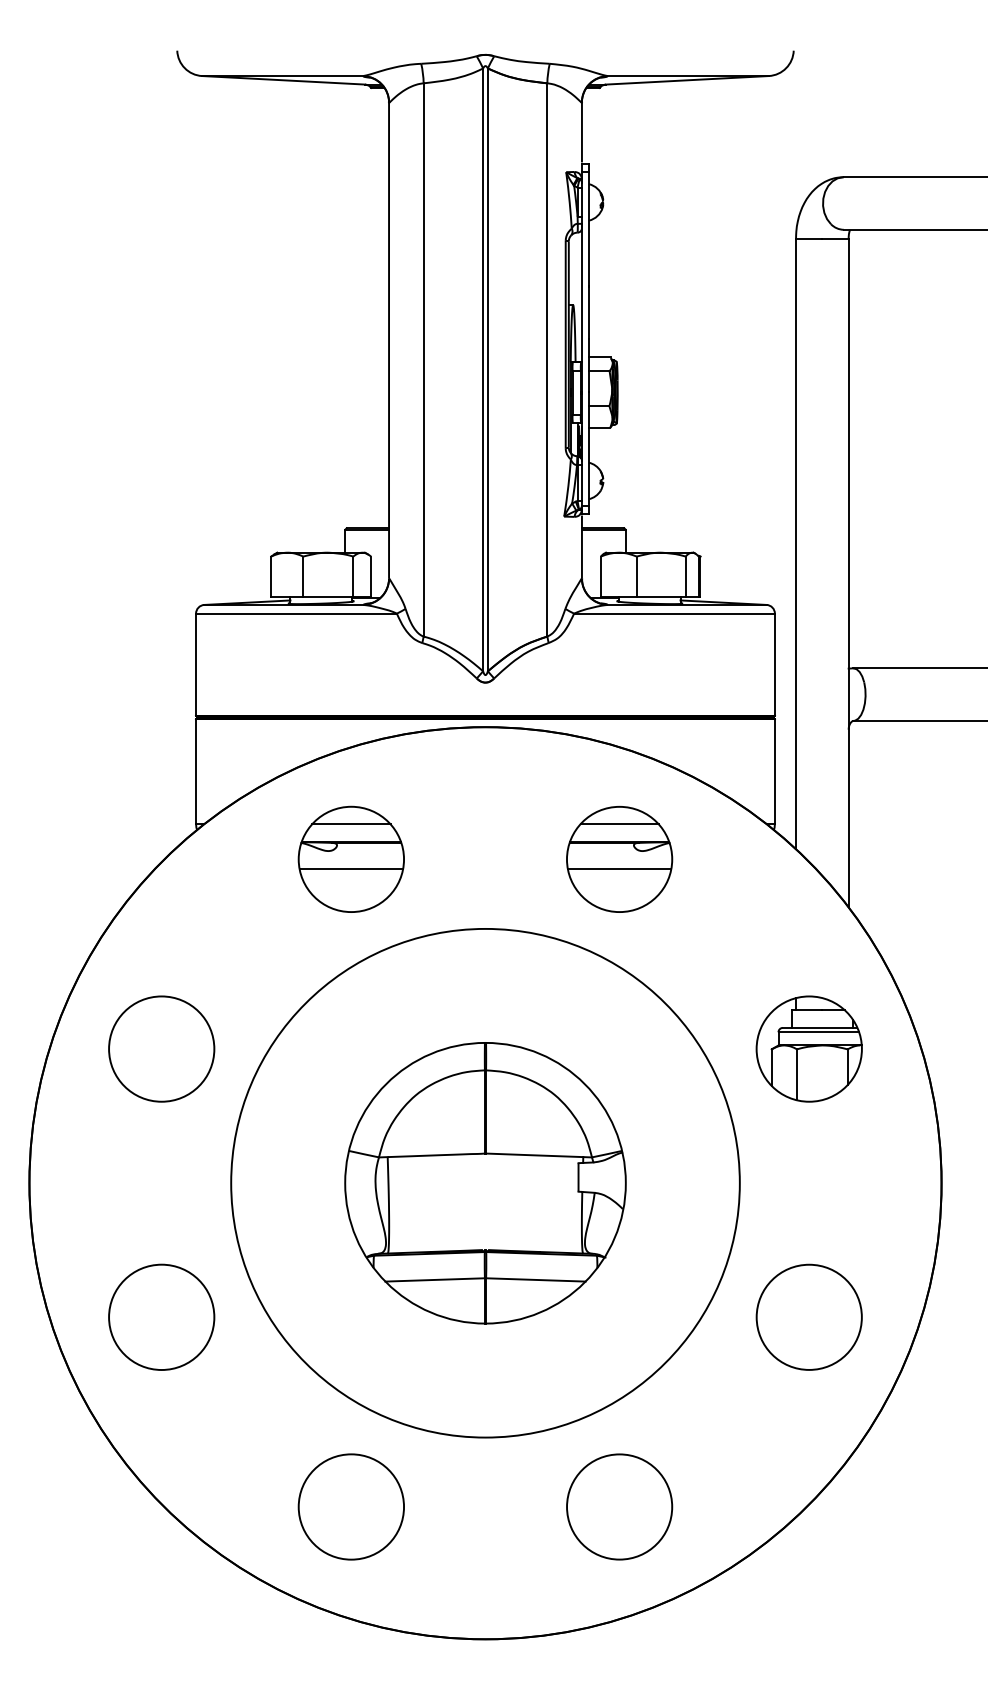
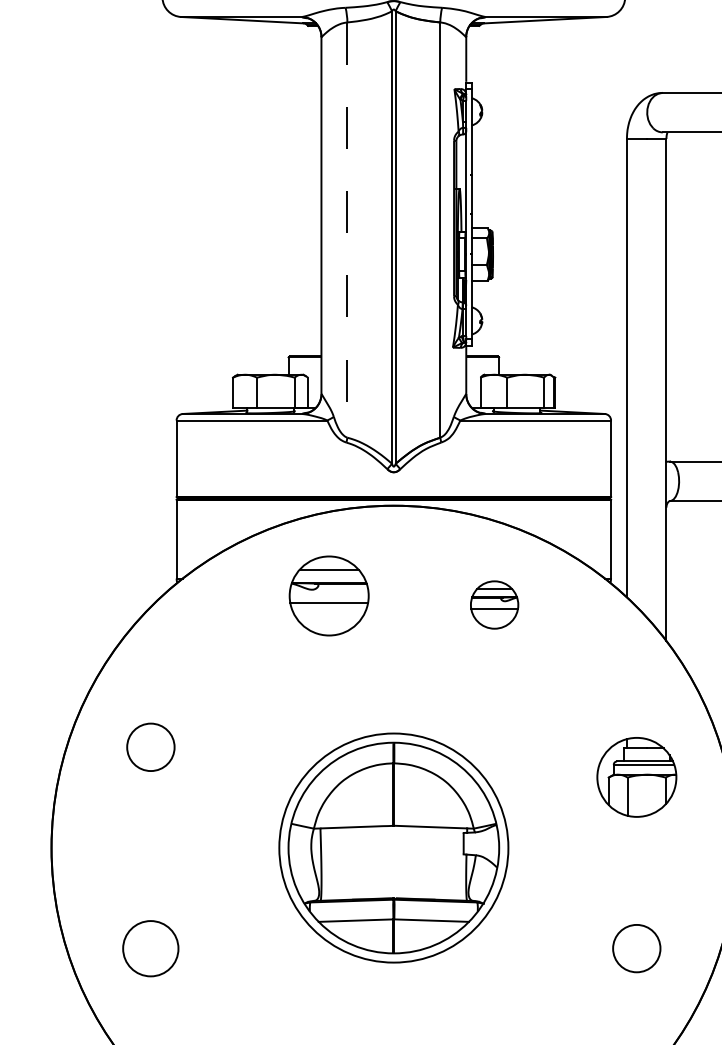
line: (423, 359) -> (347, 229), solid -> dashed
part: (350, 858) -> (328, 595), moved
part: (619, 859) -> (494, 605), size x0.6
circle: (161, 1048) -> (150, 746), size x0.6
part: (808, 1048) -> (636, 776), moved
circle: (485, 1182) -> (393, 847), size x0.6
circle: (161, 1316) -> (150, 948), size x0.7
circle: (808, 1316) -> (636, 948), size x0.6

